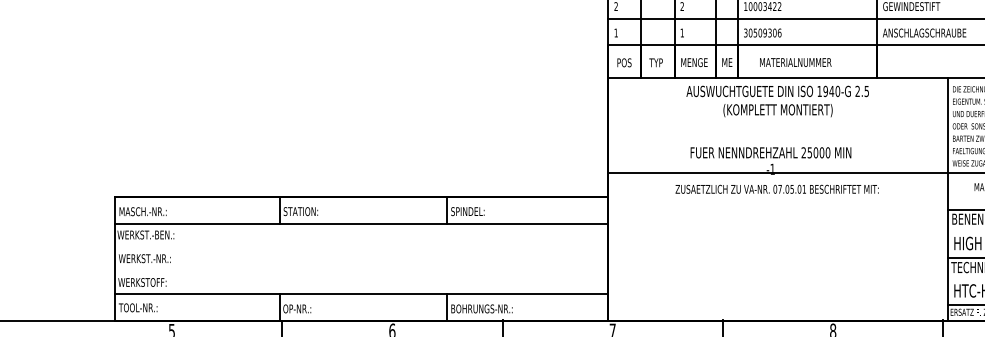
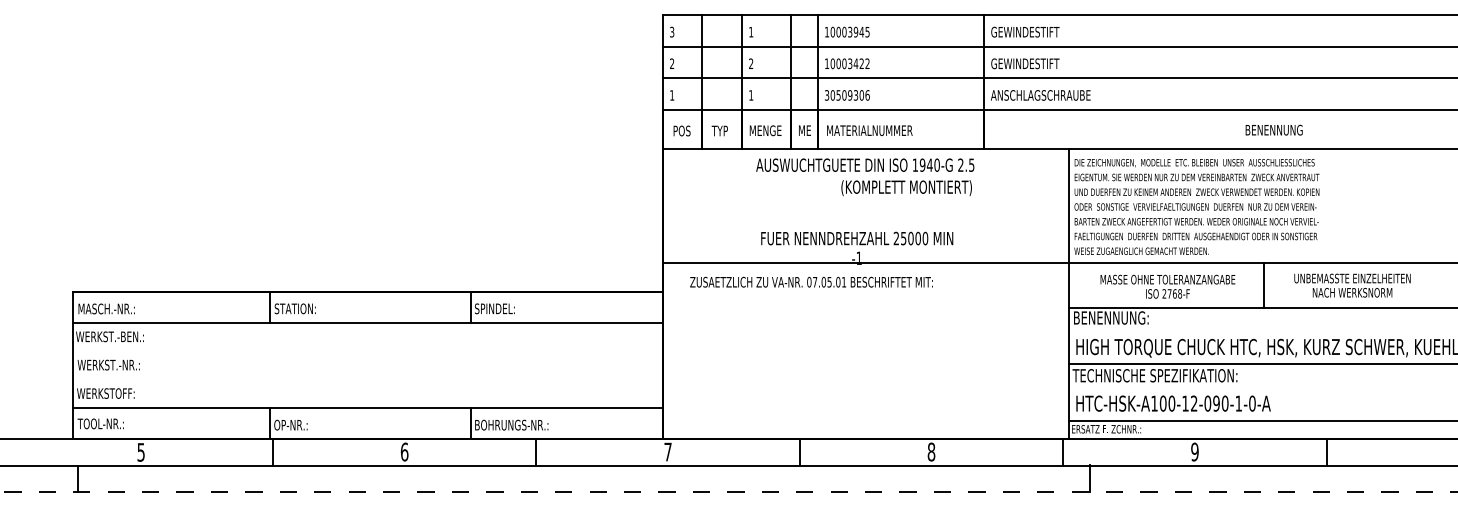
text: (795, 62) -> (869, 130), moved
text: (777, 110) -> (906, 188), moved
text: (777, 188) -> (811, 281), moved

